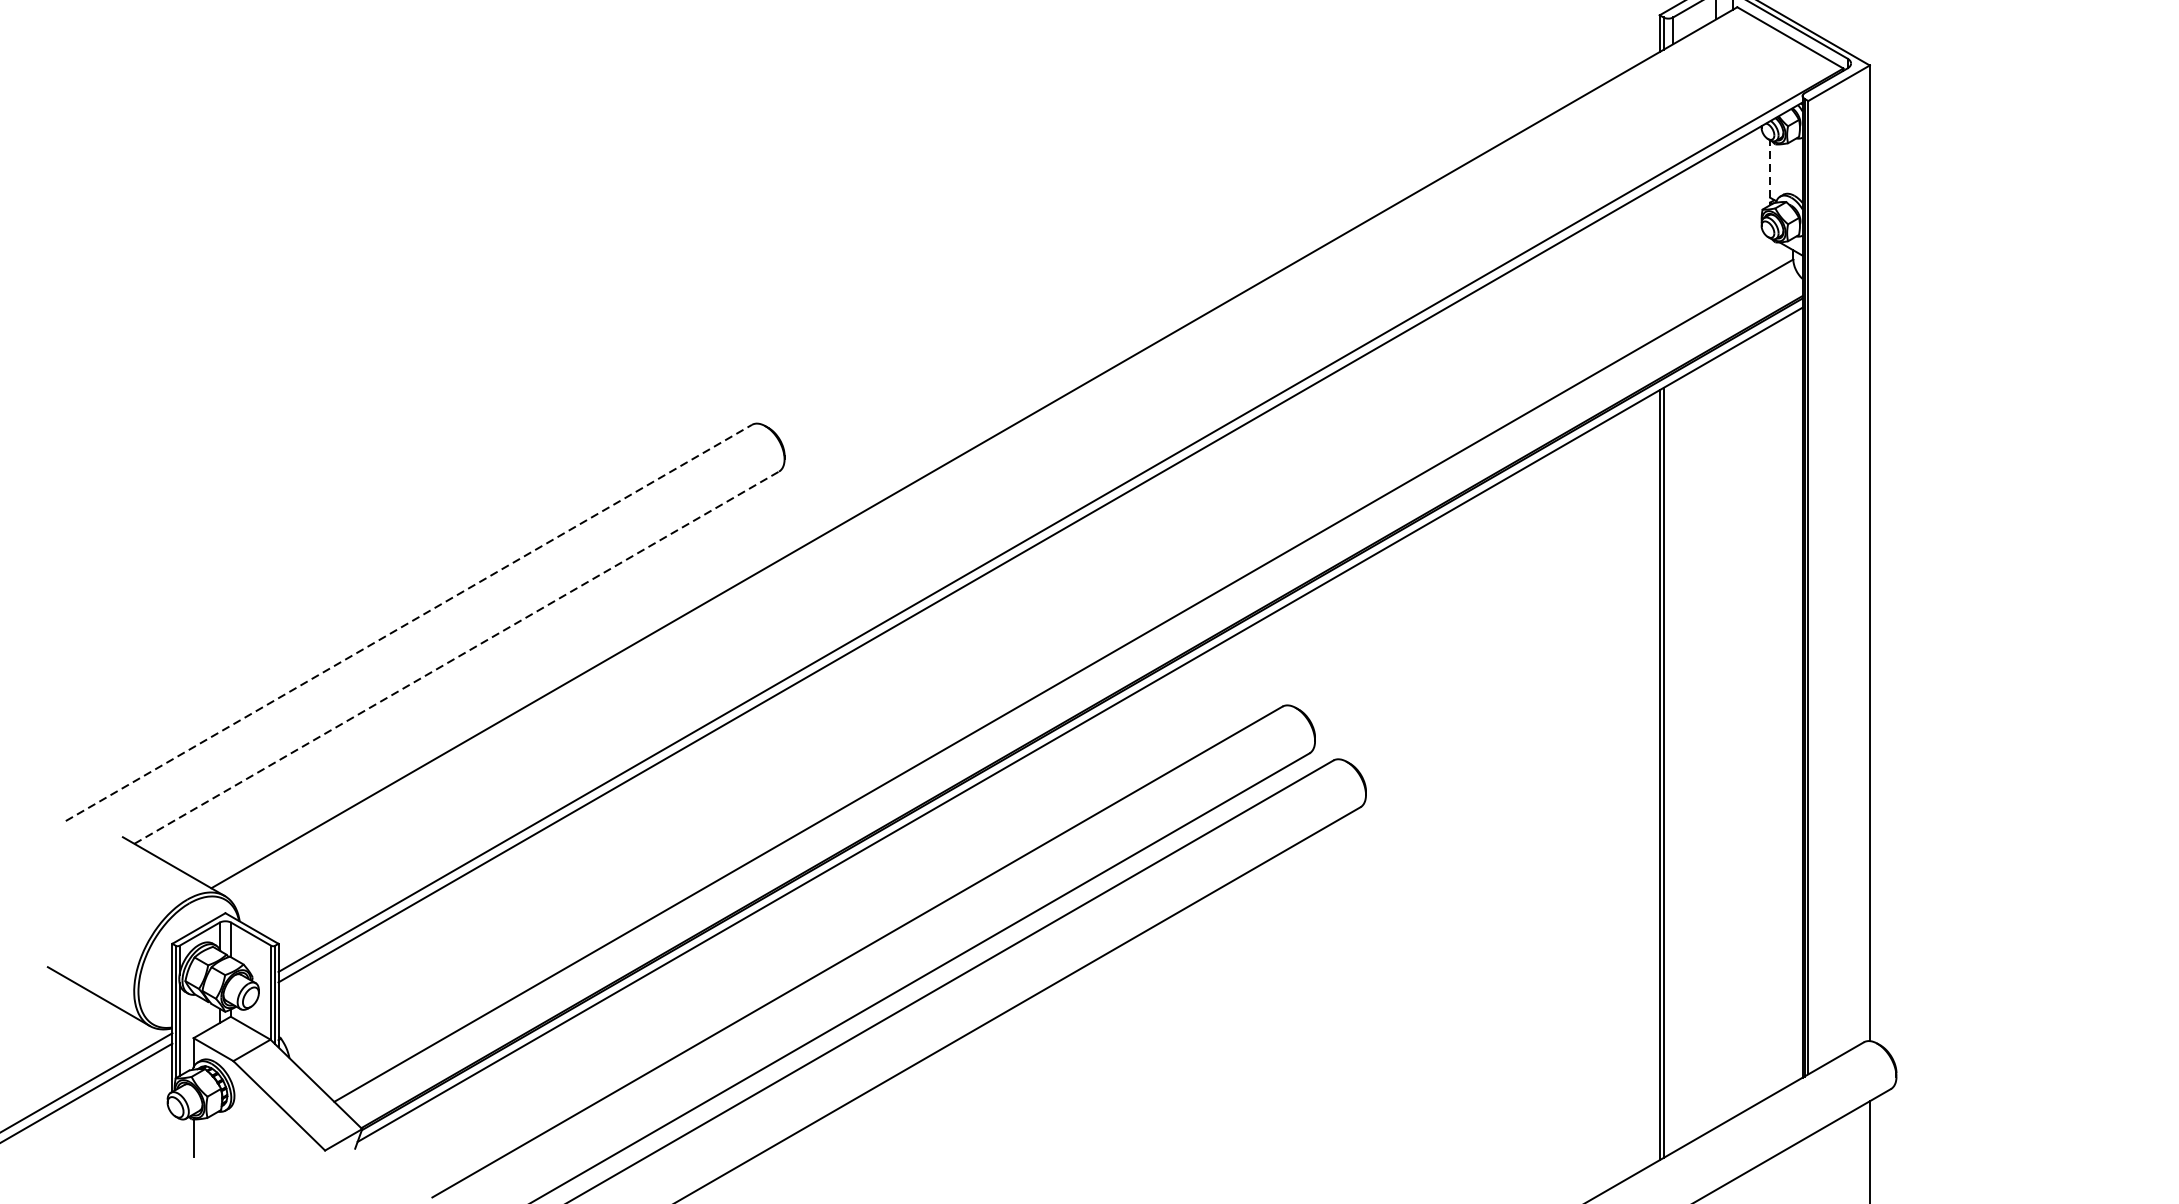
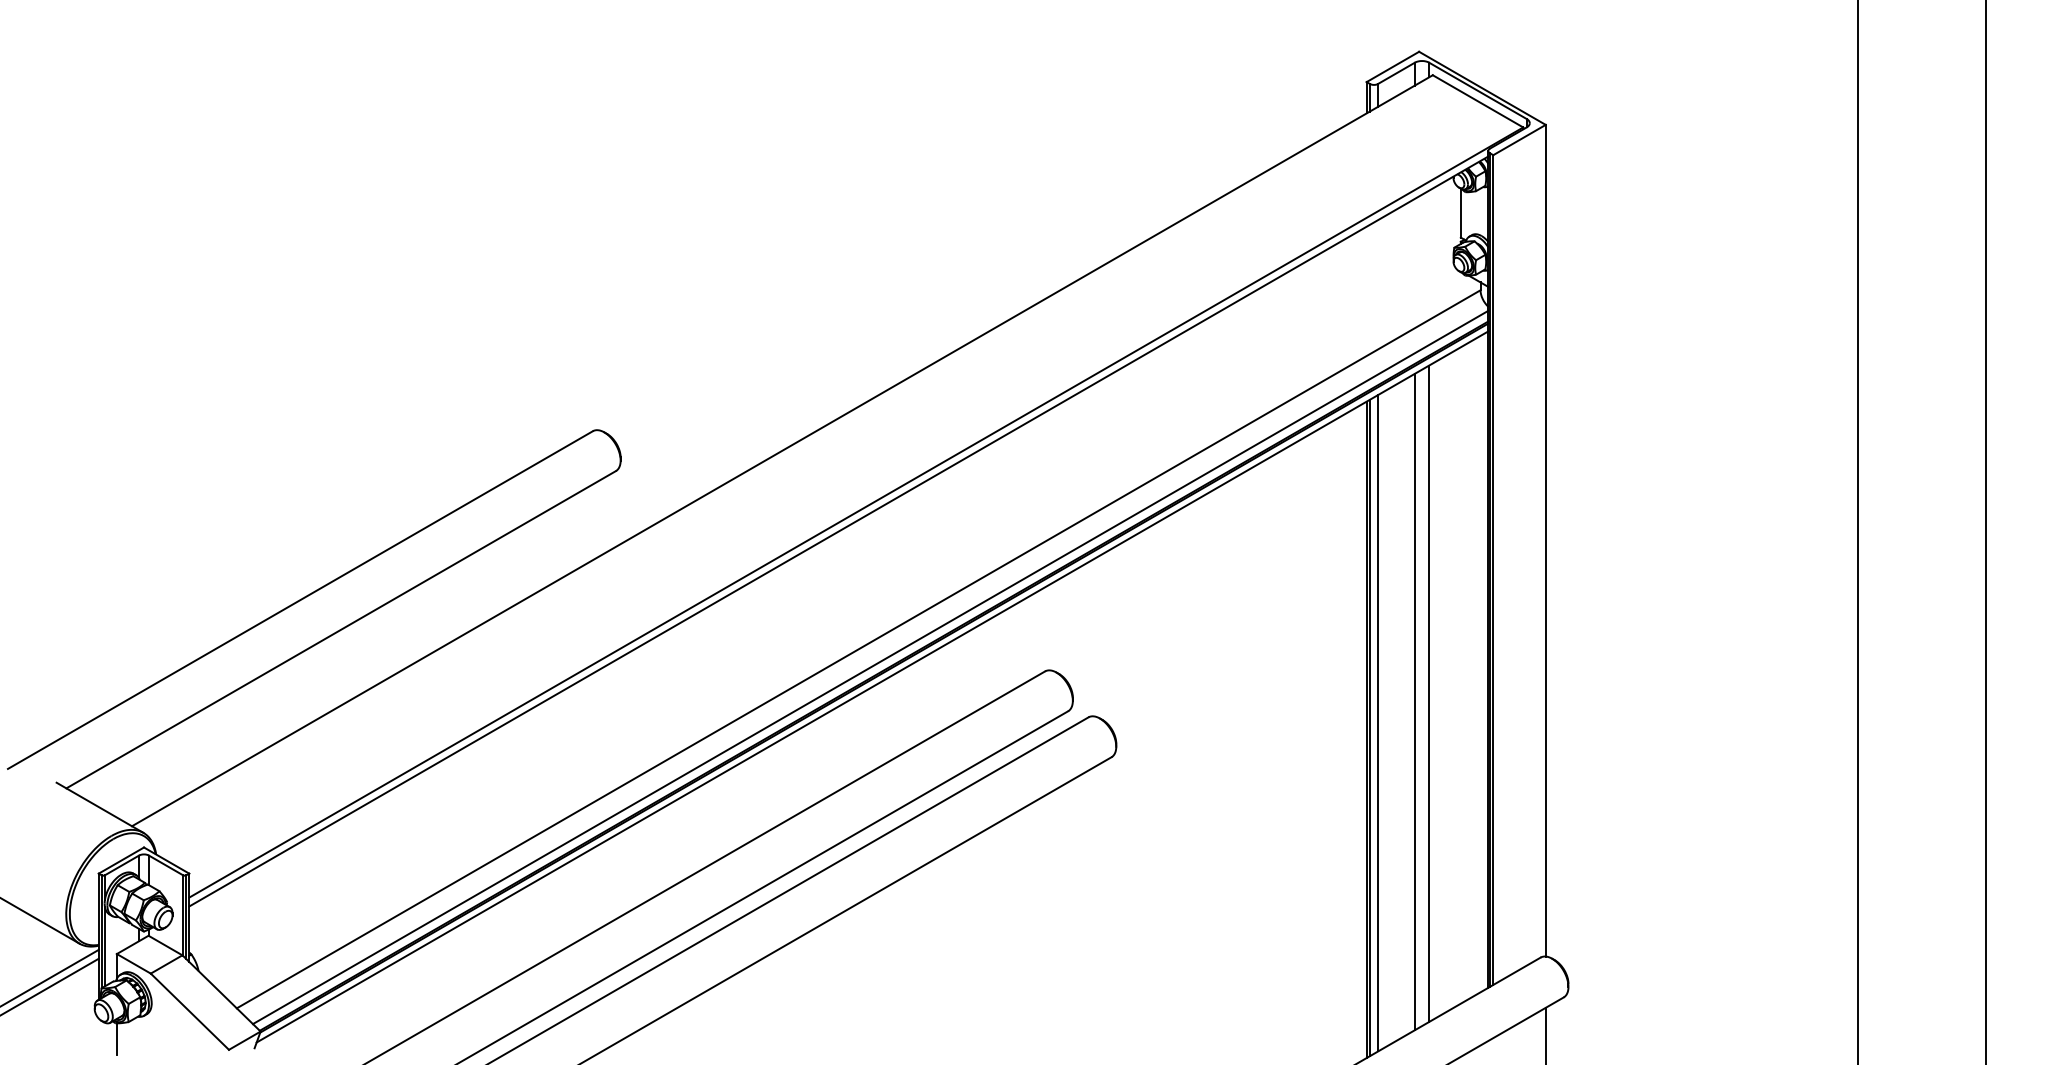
line: (1769, 168) -> (1460, 212), dashed -> solid
line: (409, 623) -> (300, 600), dashed -> solid
line: (457, 657) -> (341, 629), dashed -> solid
line: (1077, 702) -> (870, 667), added
line: (1733, 732) -> (1429, 693), added
line: (1715, 741) -> (1414, 701), added
line: (1673, 767) -> (1378, 723), added

